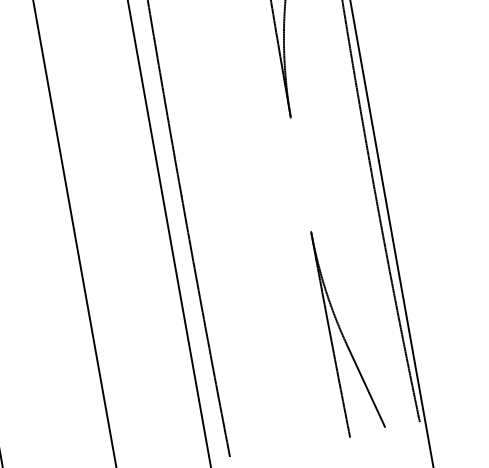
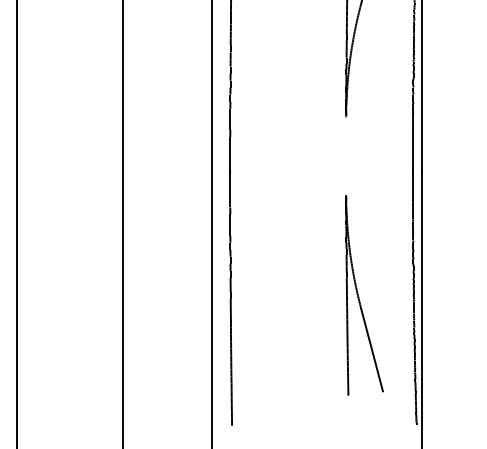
part: (348, 331) -> (364, 295), moved

